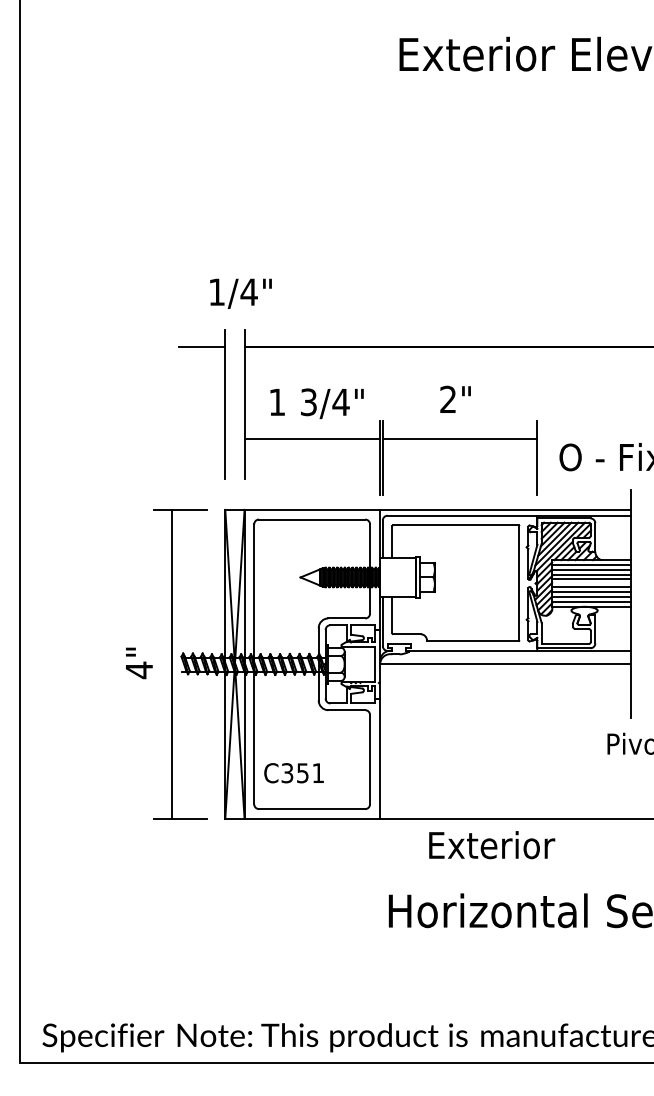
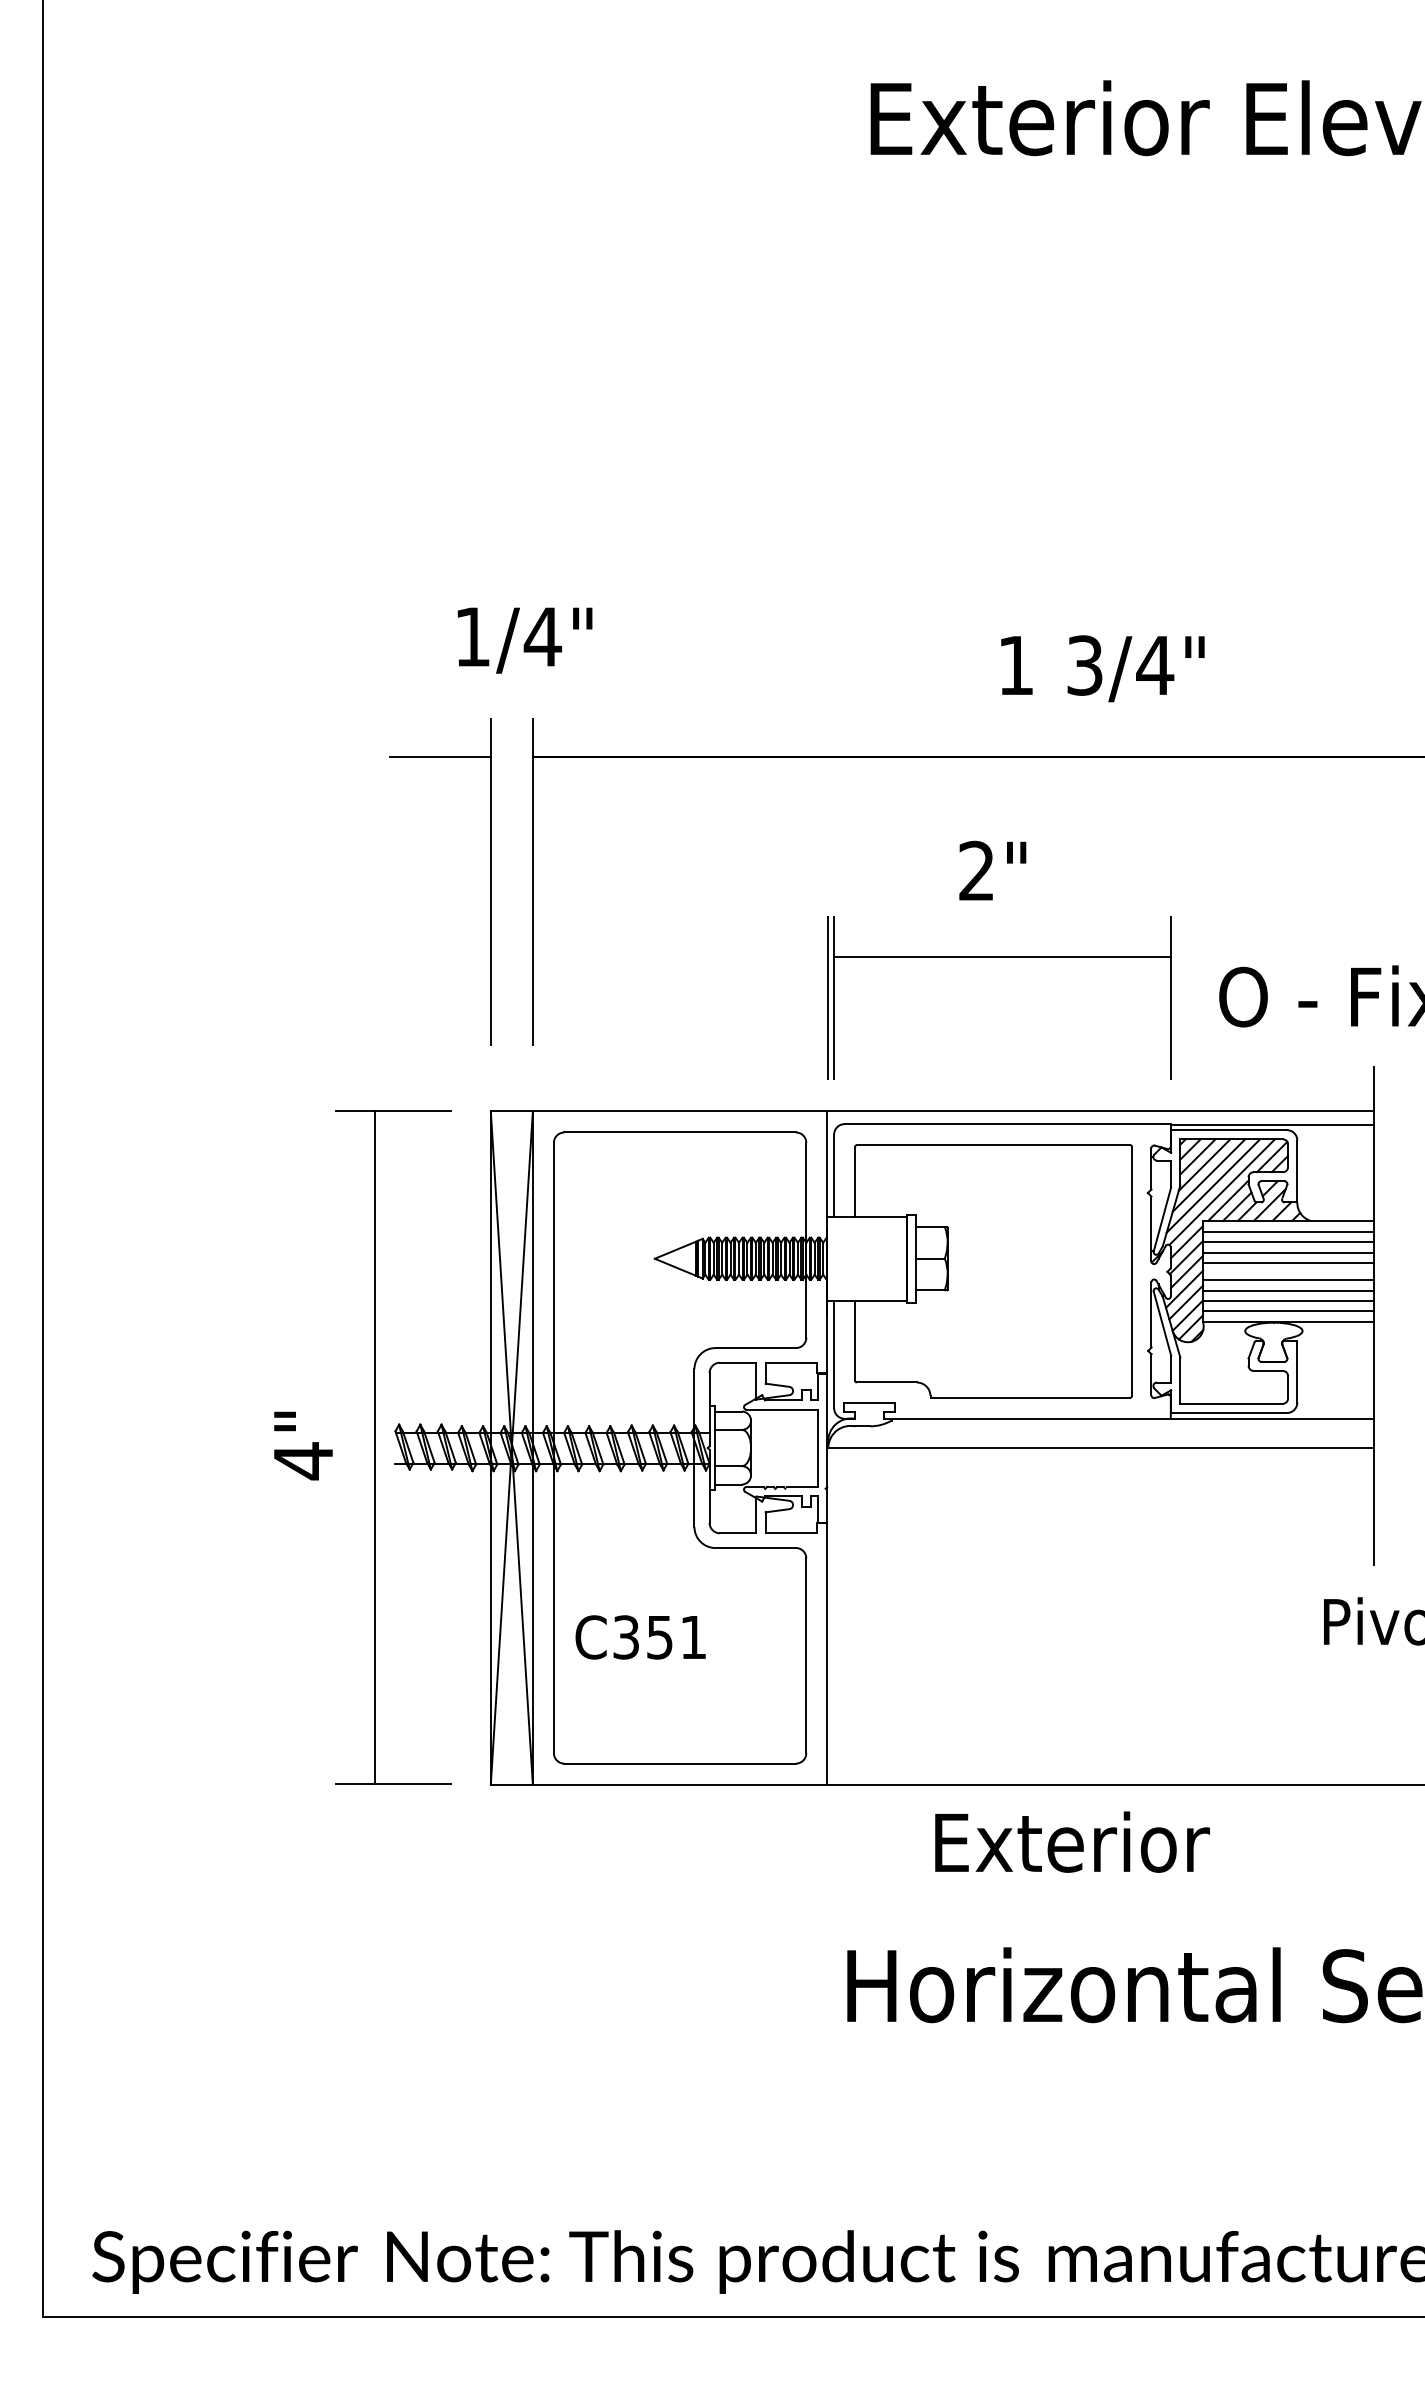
text: (316, 403) -> (1101, 668), moved
line: (311, 439) -> (678, 958), removed
text: (293, 773) -> (639, 1638), moved

